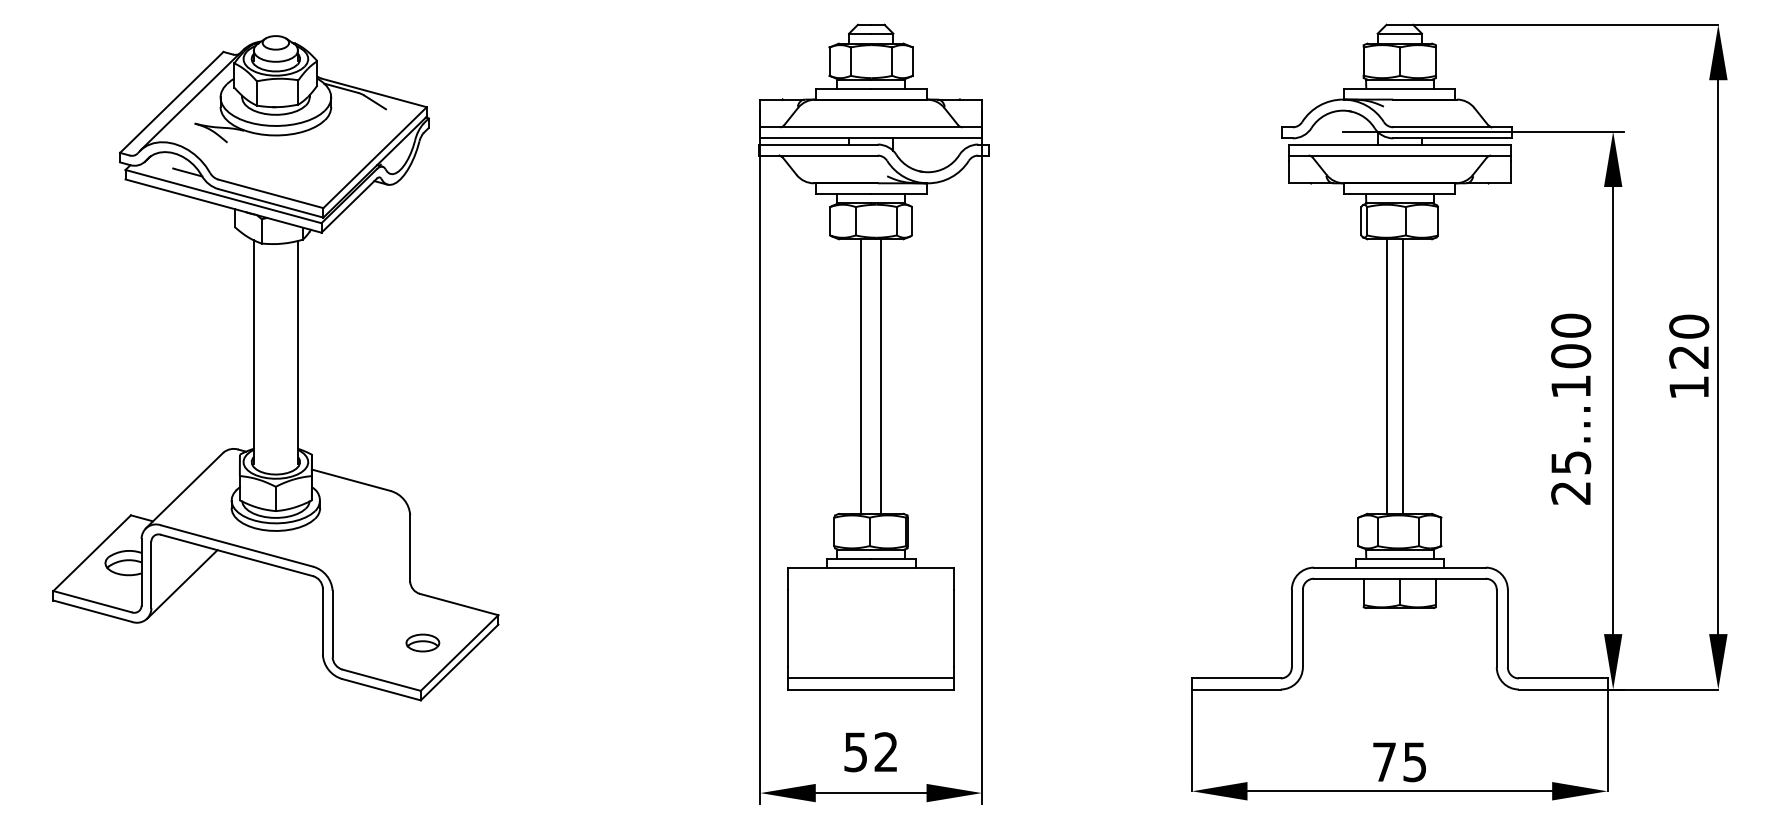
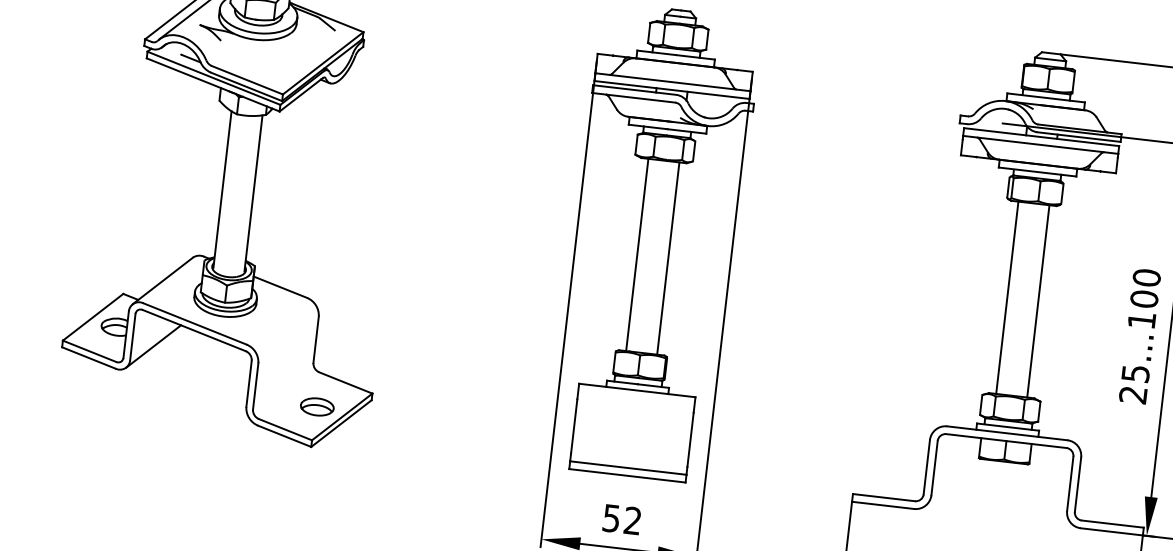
line: (861, 376) -> (668, 258), moved
line: (881, 376) -> (637, 254), moved
line: (1387, 376) -> (1038, 301), moved
line: (1402, 376) -> (1007, 297), moved
part: (422, 642) -> (317, 406), size x1.43

